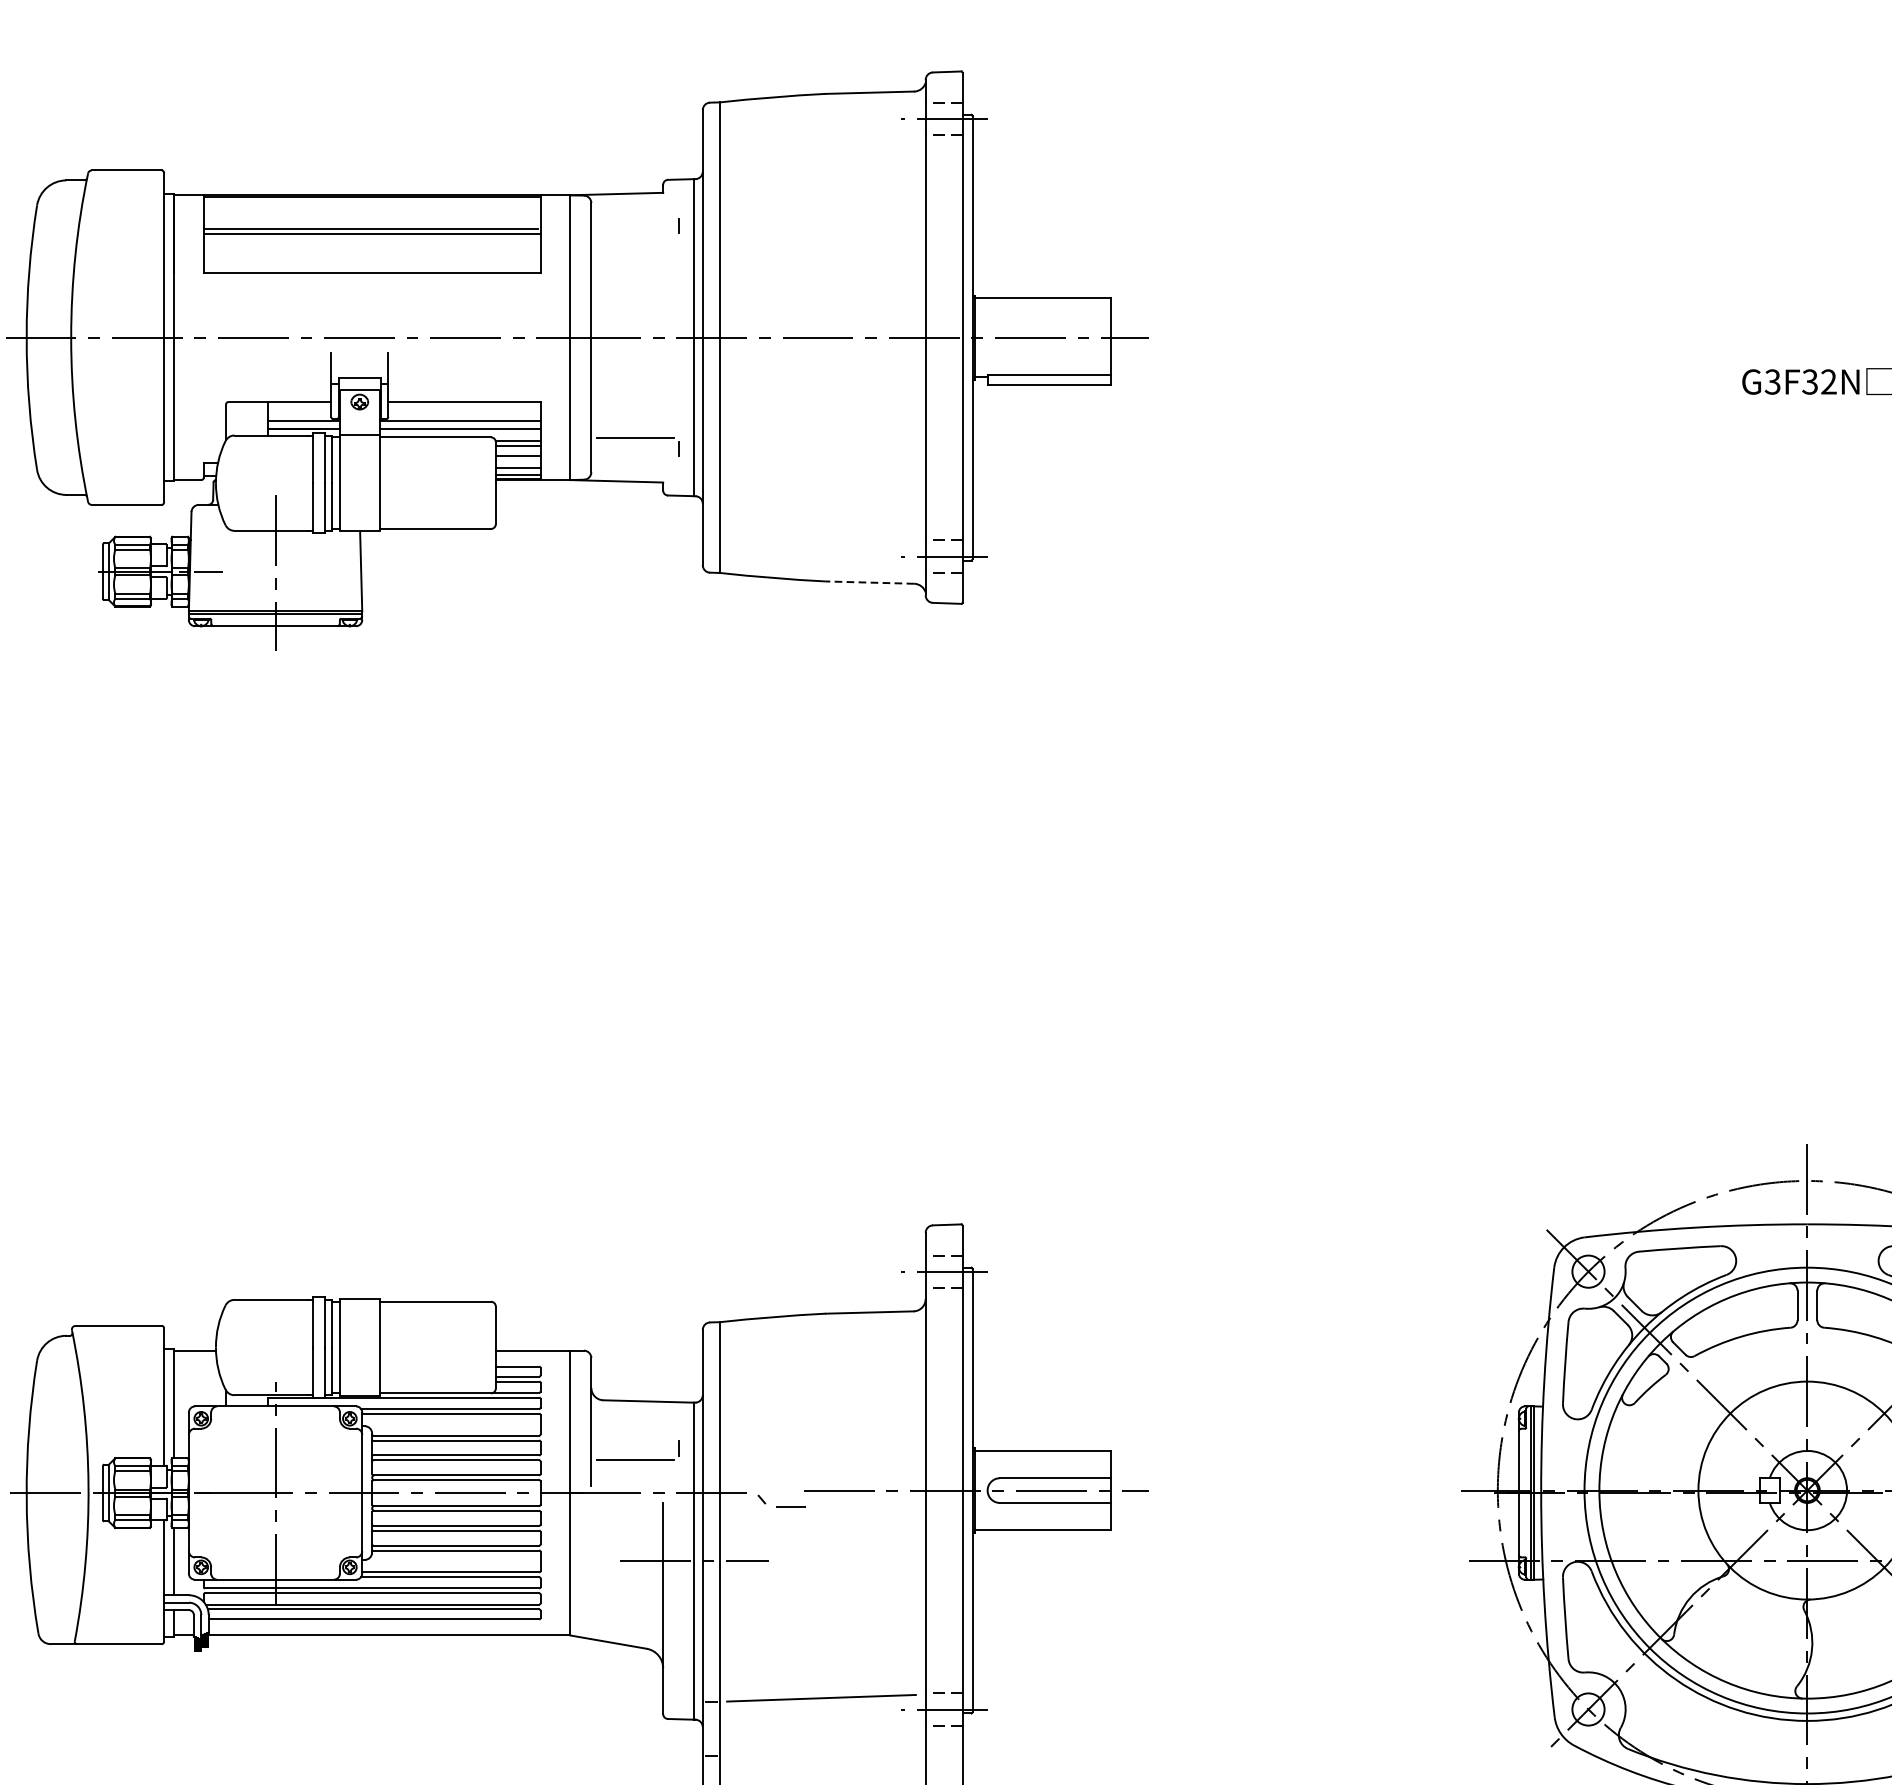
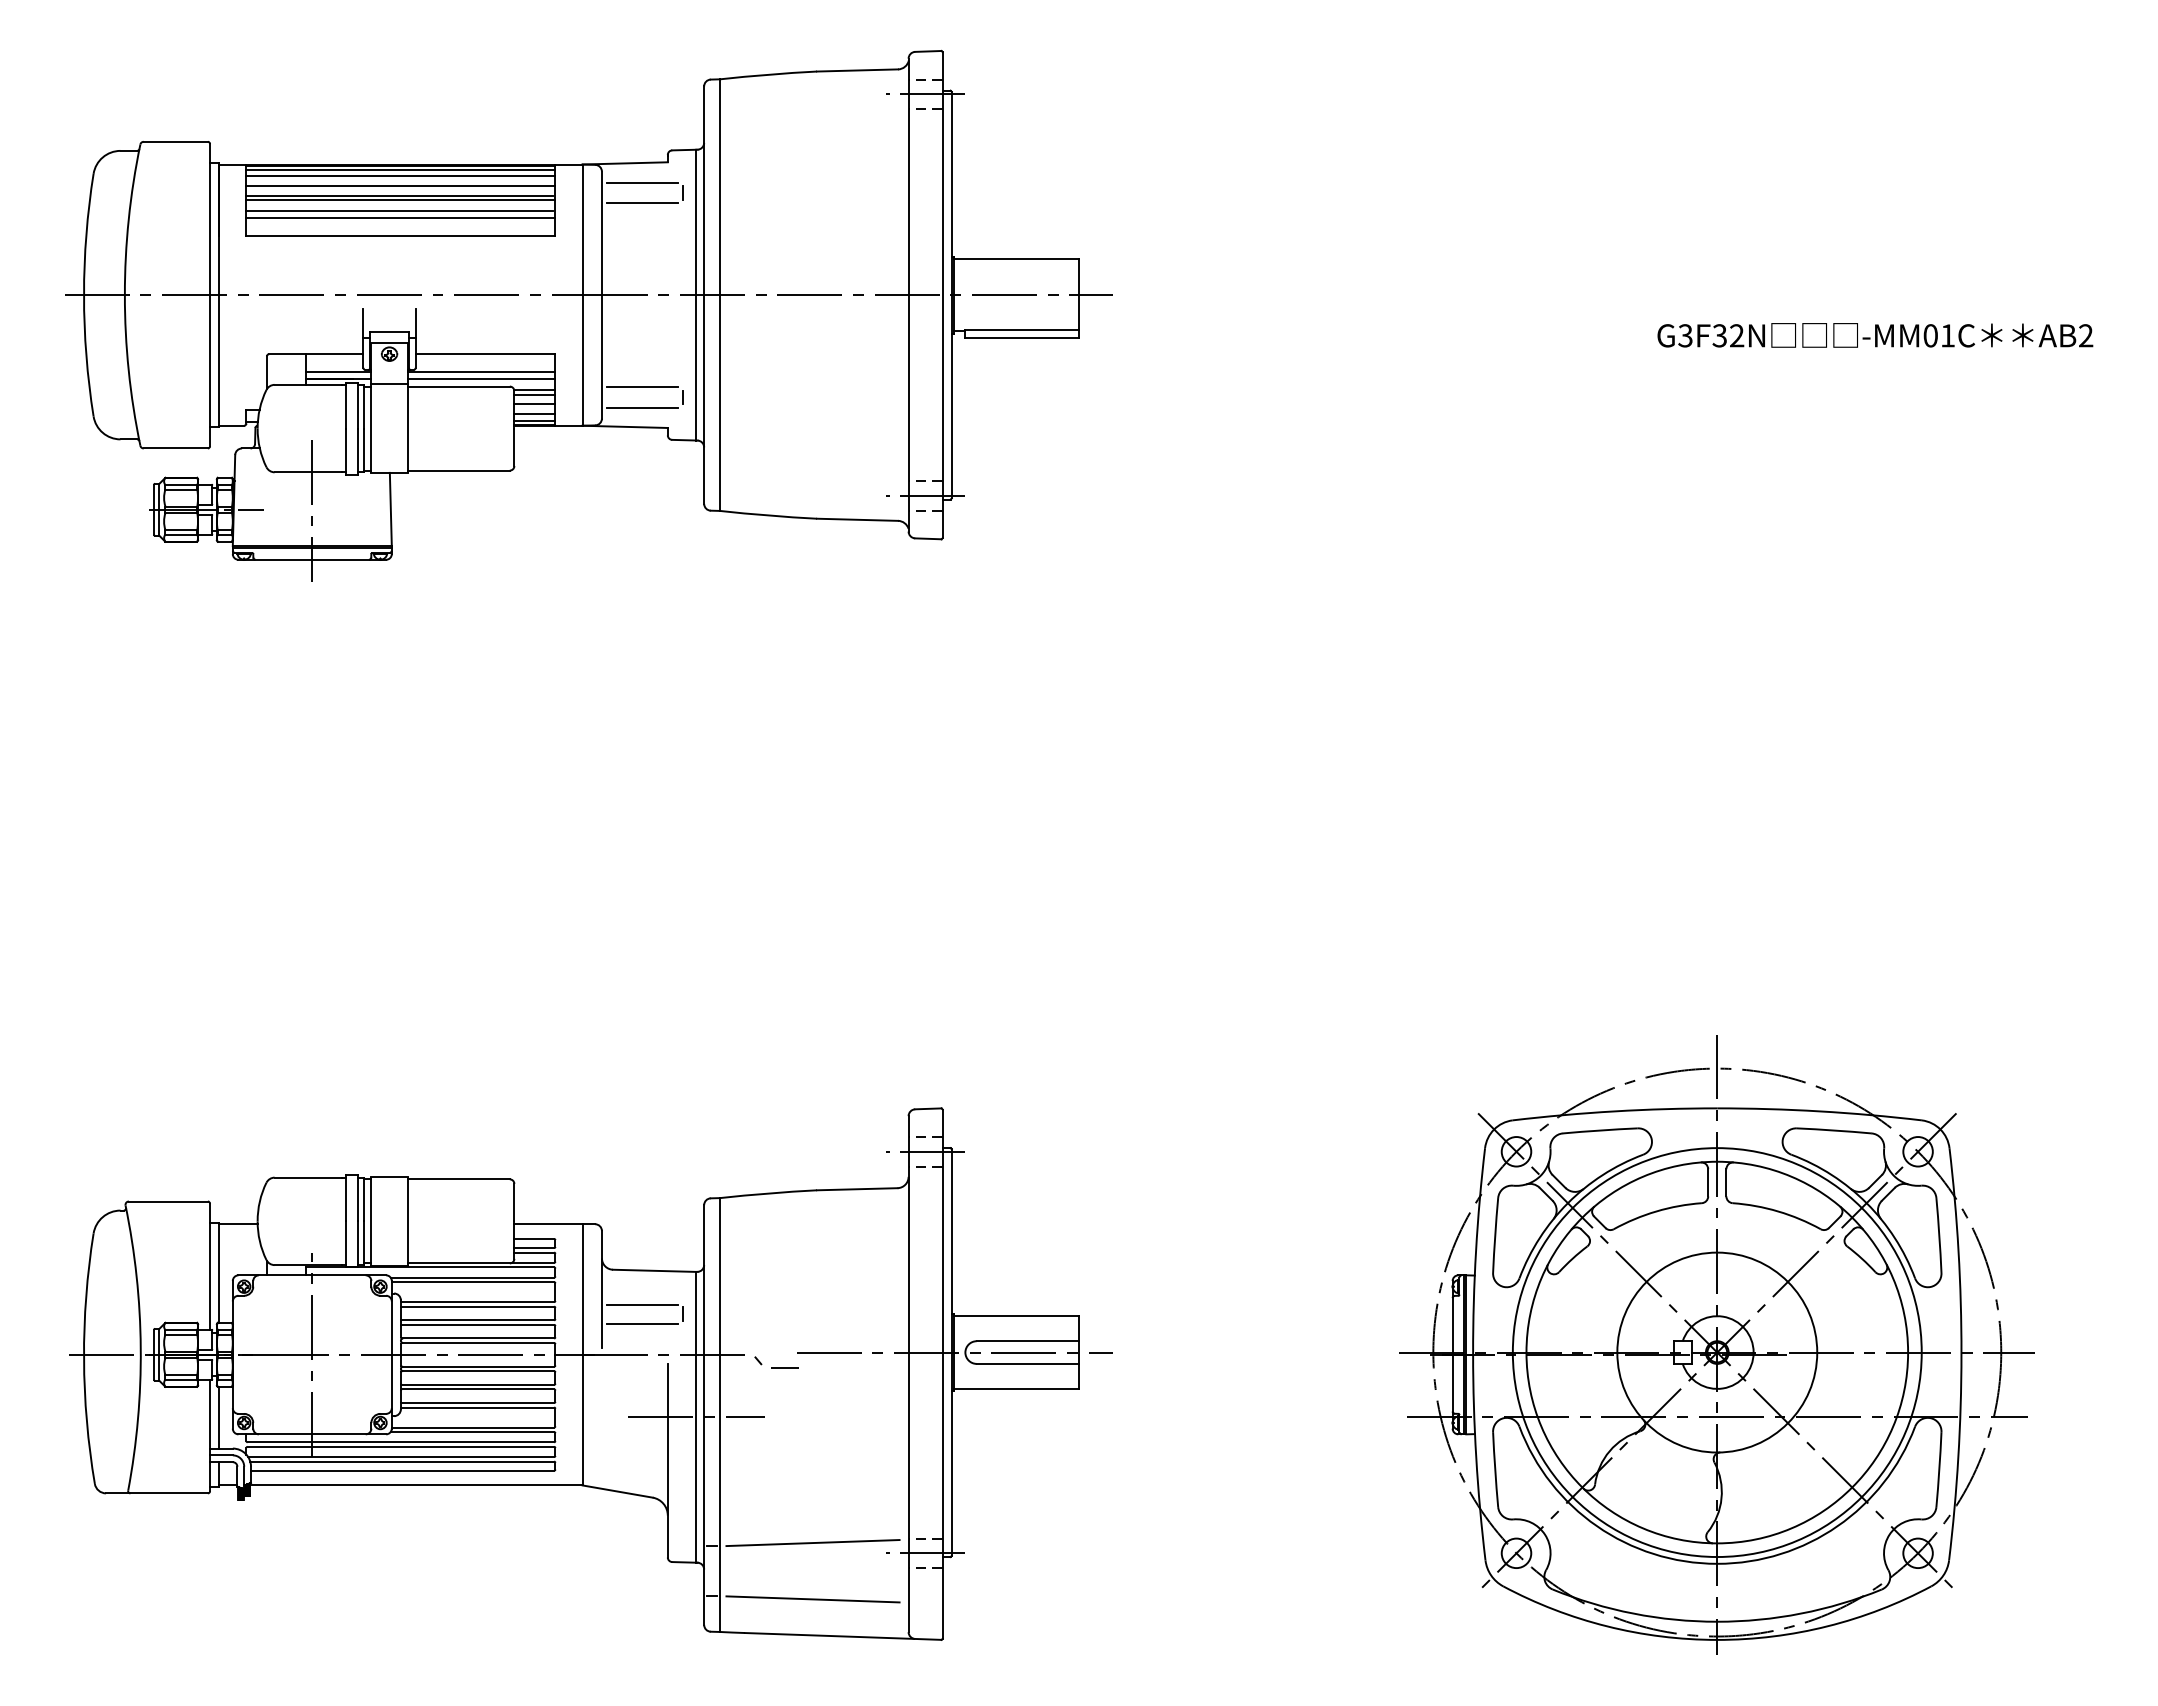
line: (371, 200) -> (400, 169), added
line: (371, 208) -> (400, 176), added
line: (634, 214) -> (641, 182), added
line: (371, 219) -> (400, 186), added
line: (634, 236) -> (641, 202), added
line: (370, 245) -> (399, 210), added
line: (371, 254) -> (400, 218), added
line: (634, 460) -> (641, 407), added
line: (869, 582) -> (857, 519), dashed -> solid
line: (634, 1438) -> (641, 1304), added
line: (820, 1759) -> (812, 1599), added

